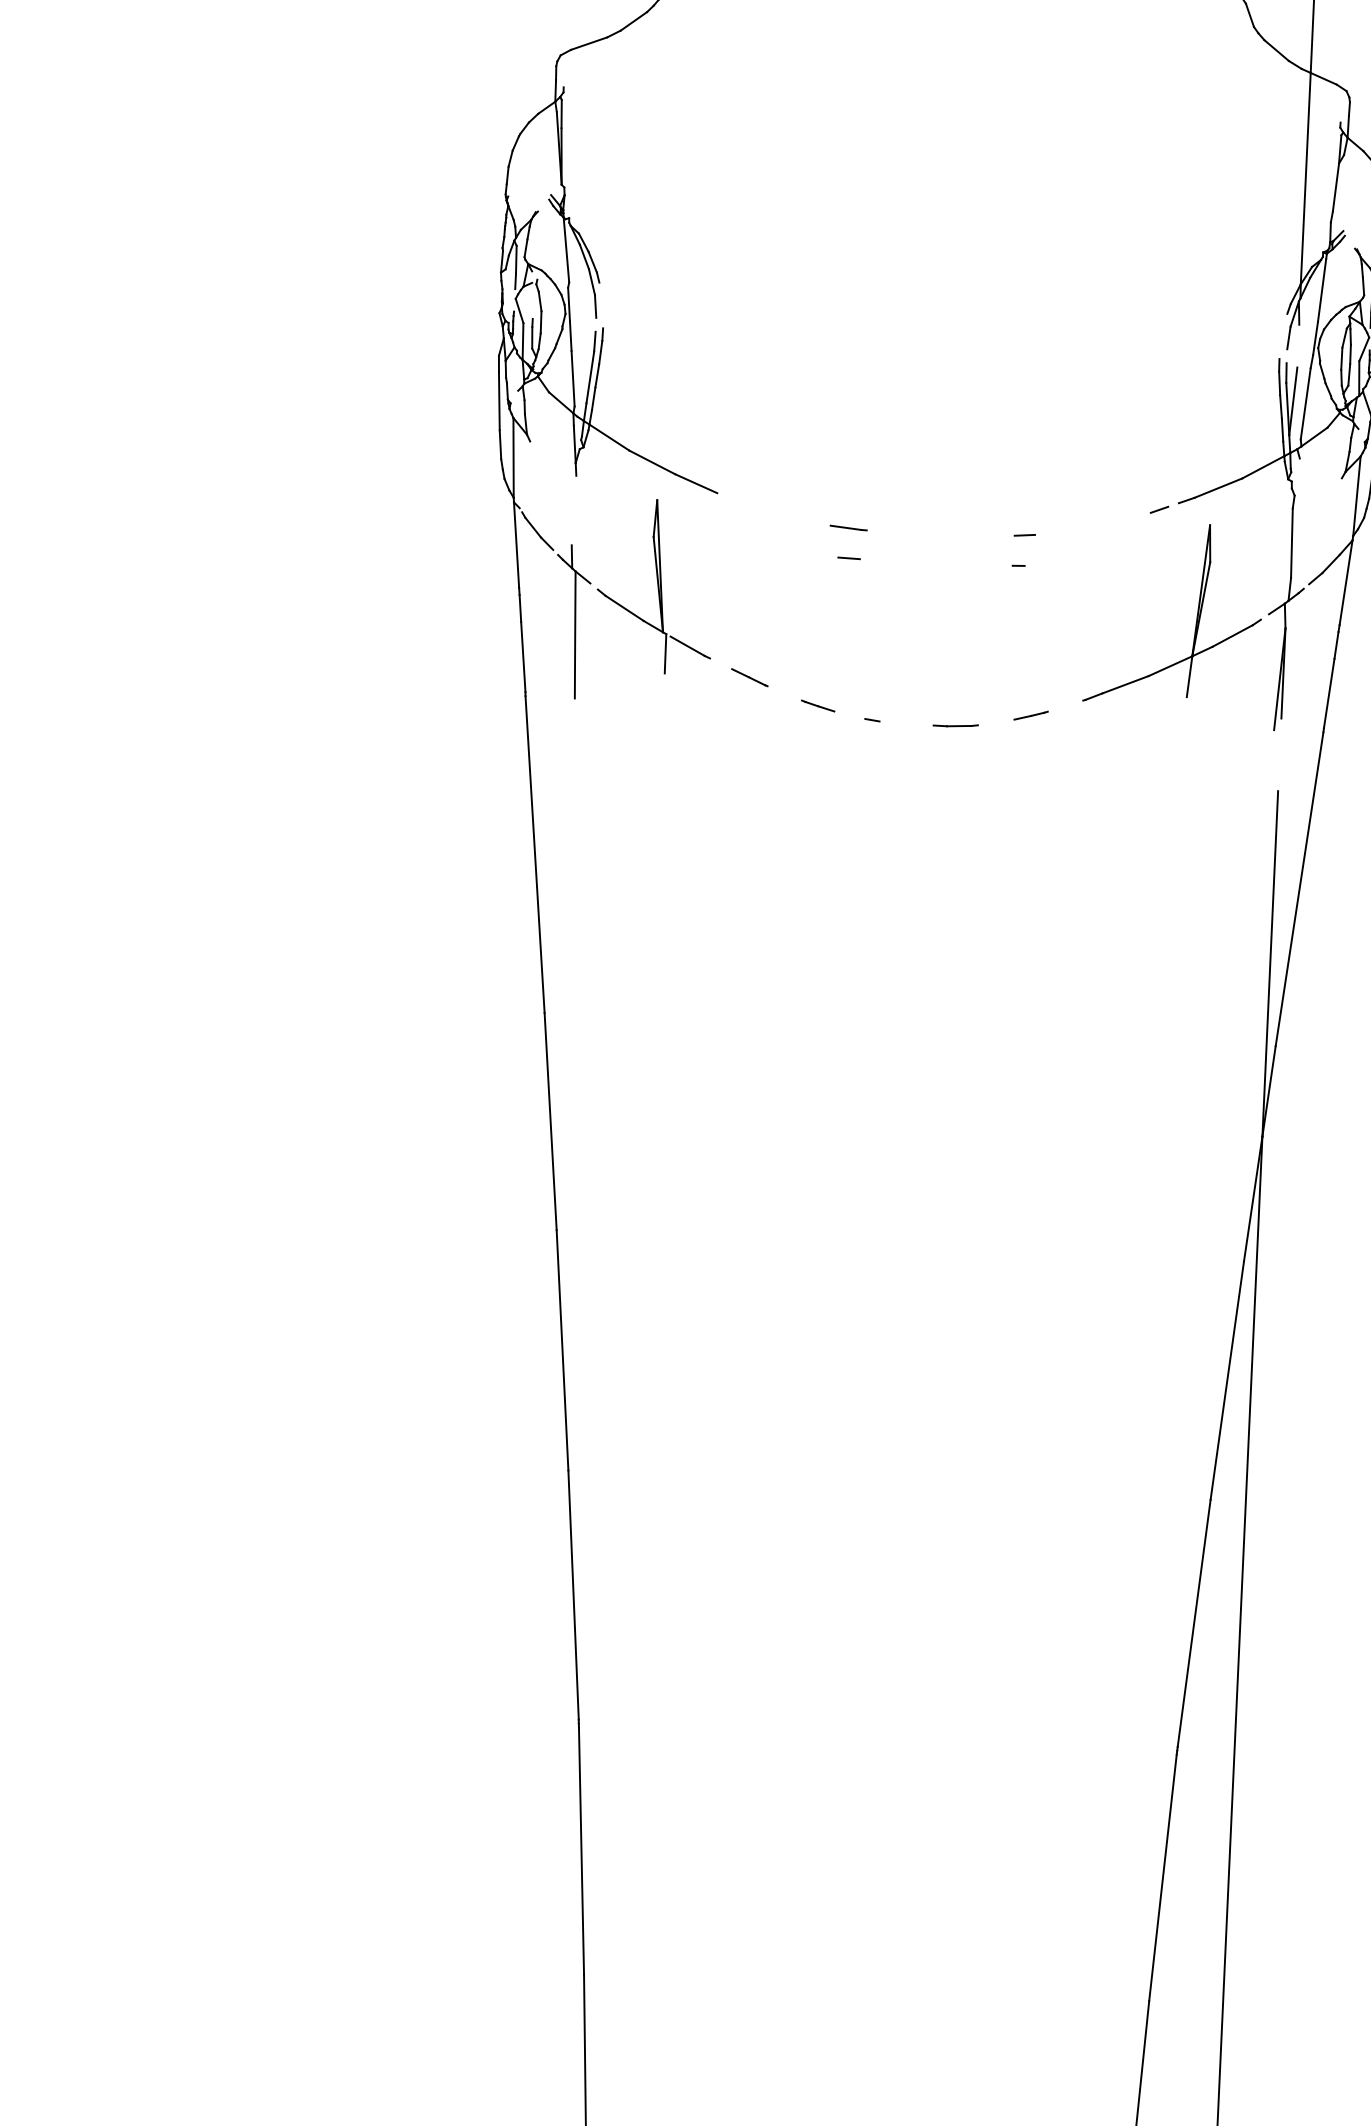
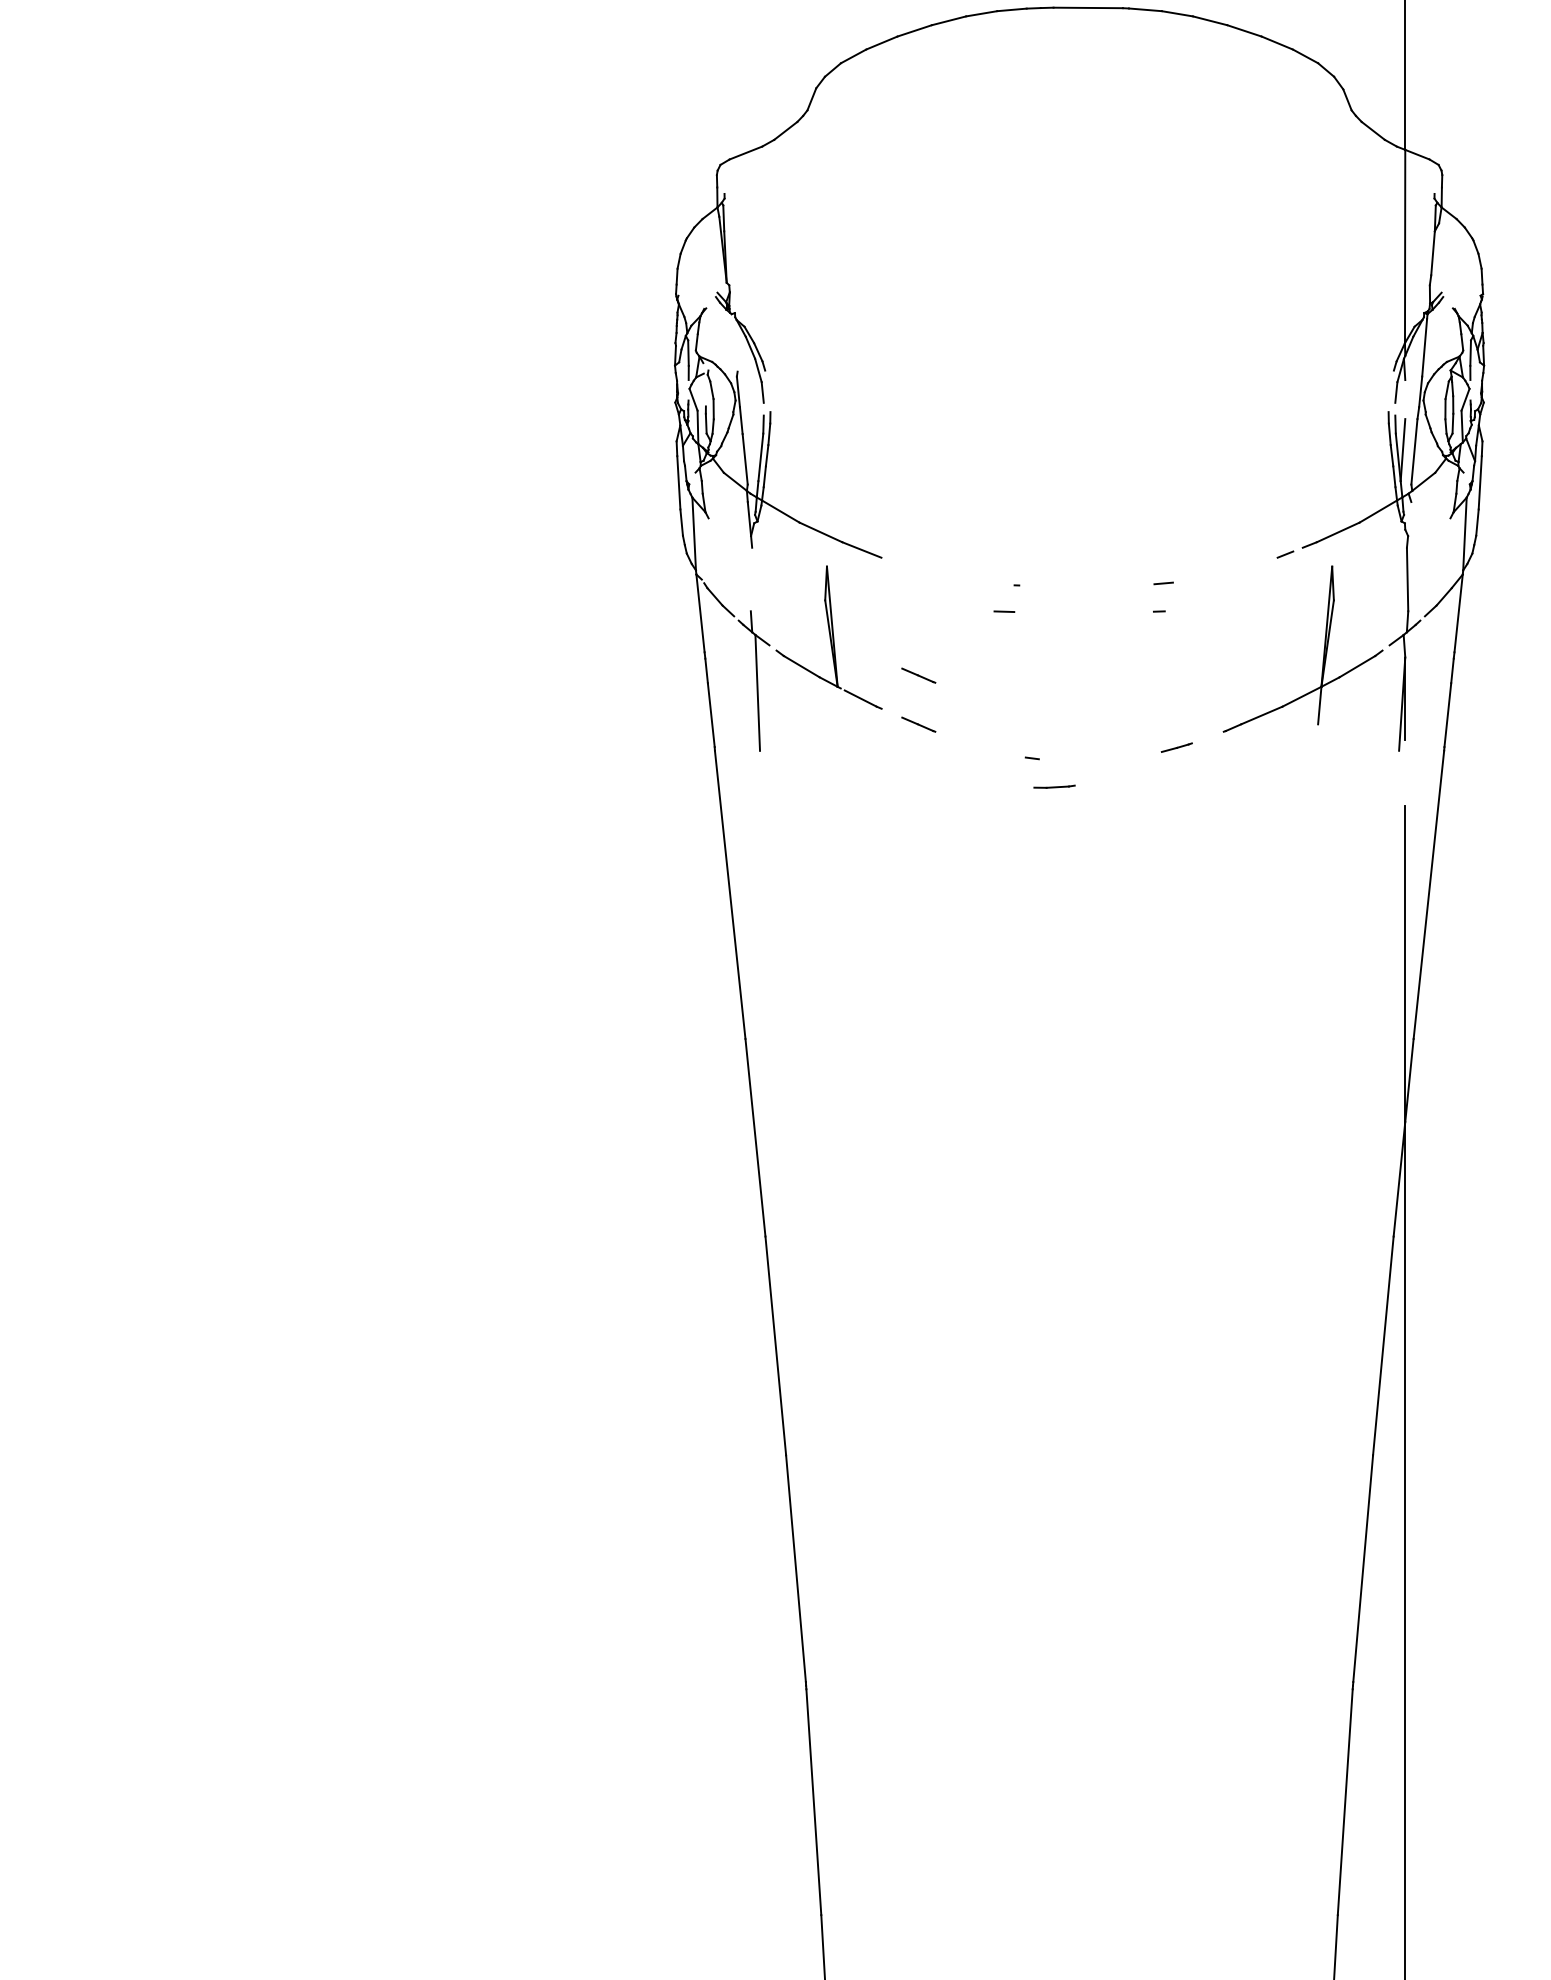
line: (566, 249) -> (733, 341), removed
line: (846, 527) -> (1000, 583), removed
line: (751, 623) -> (918, 675), added
line: (665, 653) -> (840, 706), removed
line: (818, 705) -> (982, 747), removed
line: (955, 725) -> (1054, 786), moved

